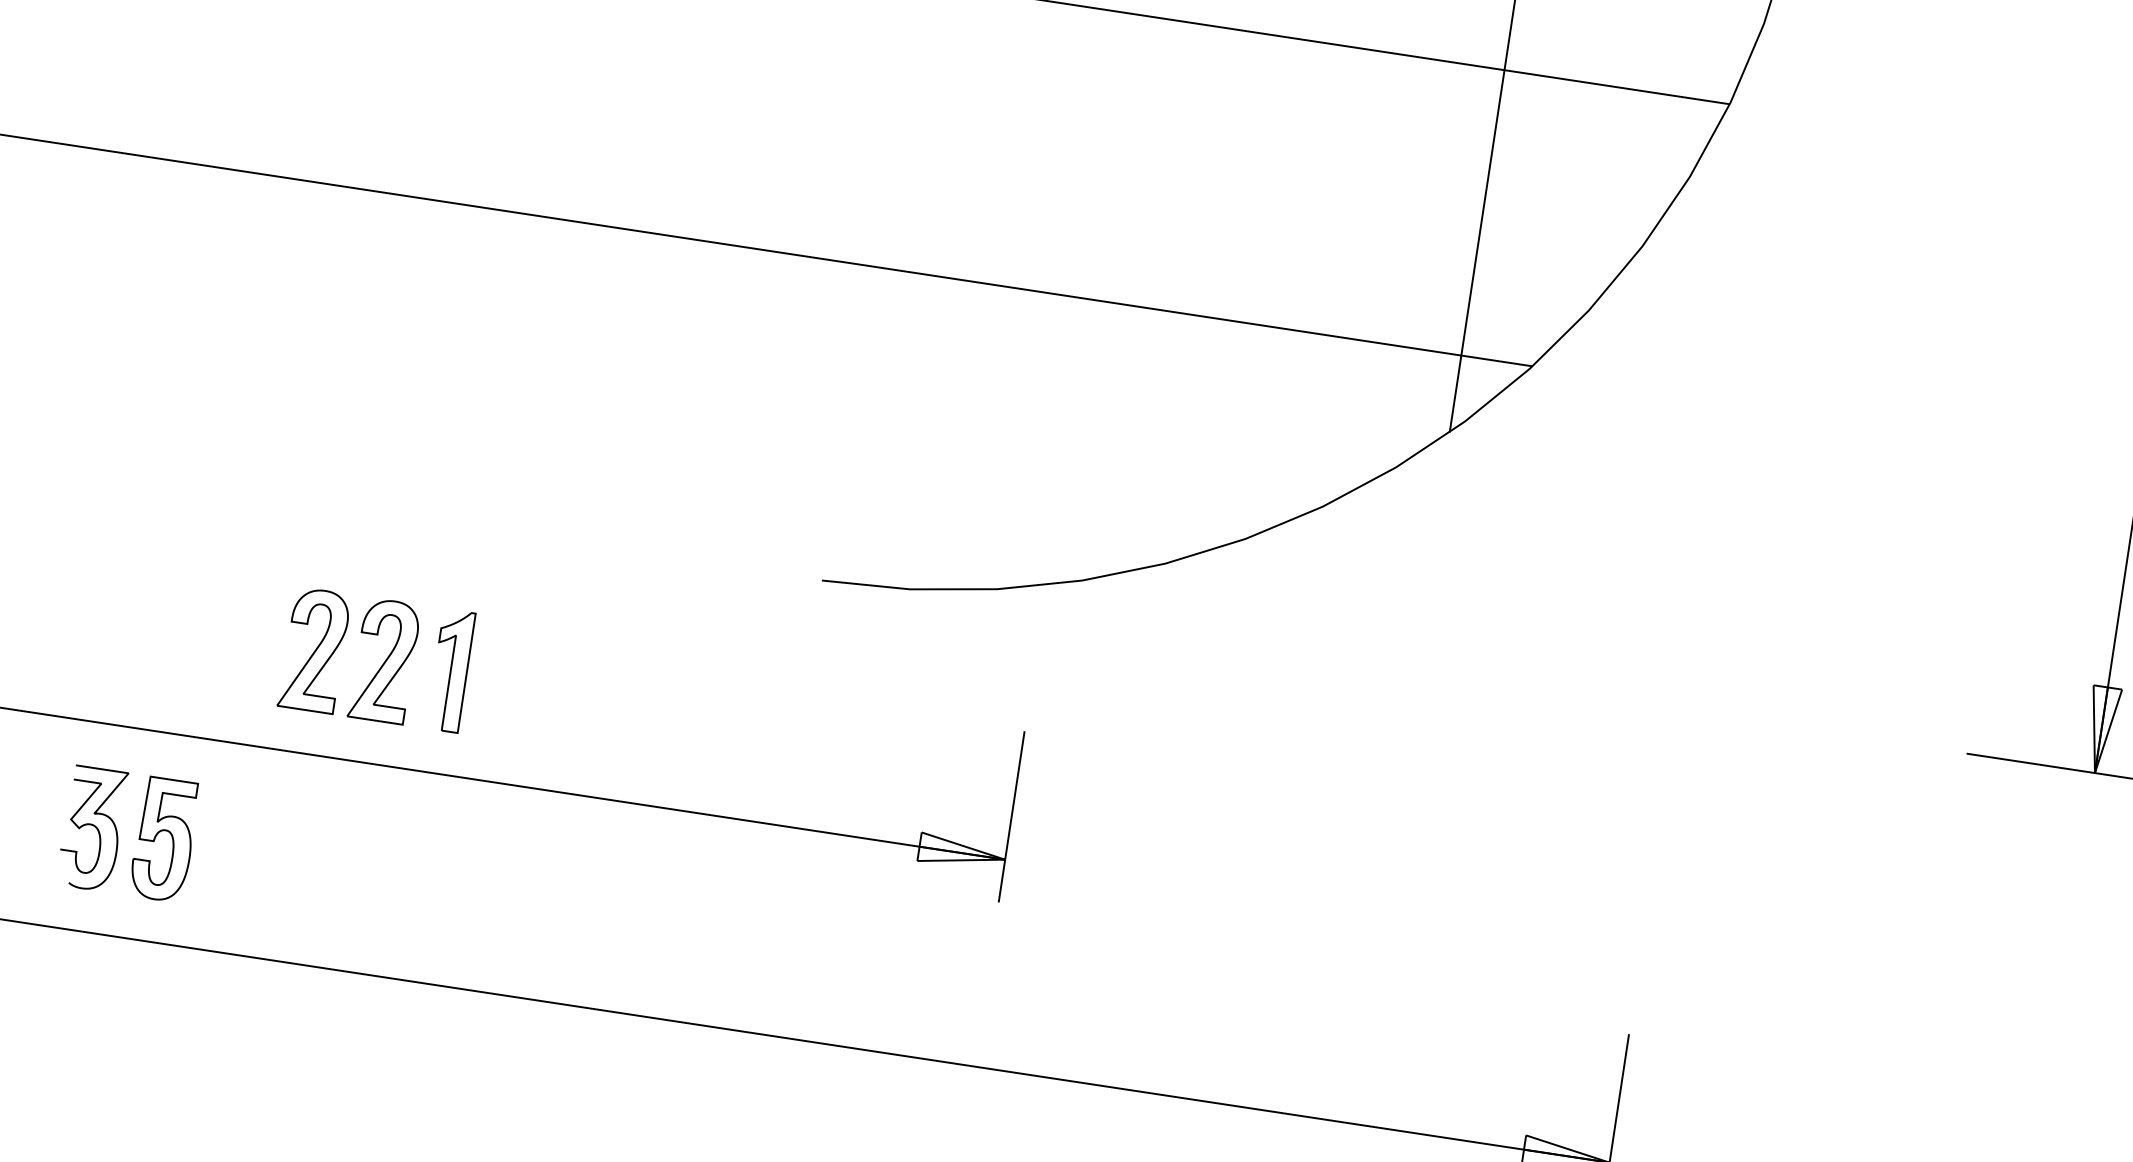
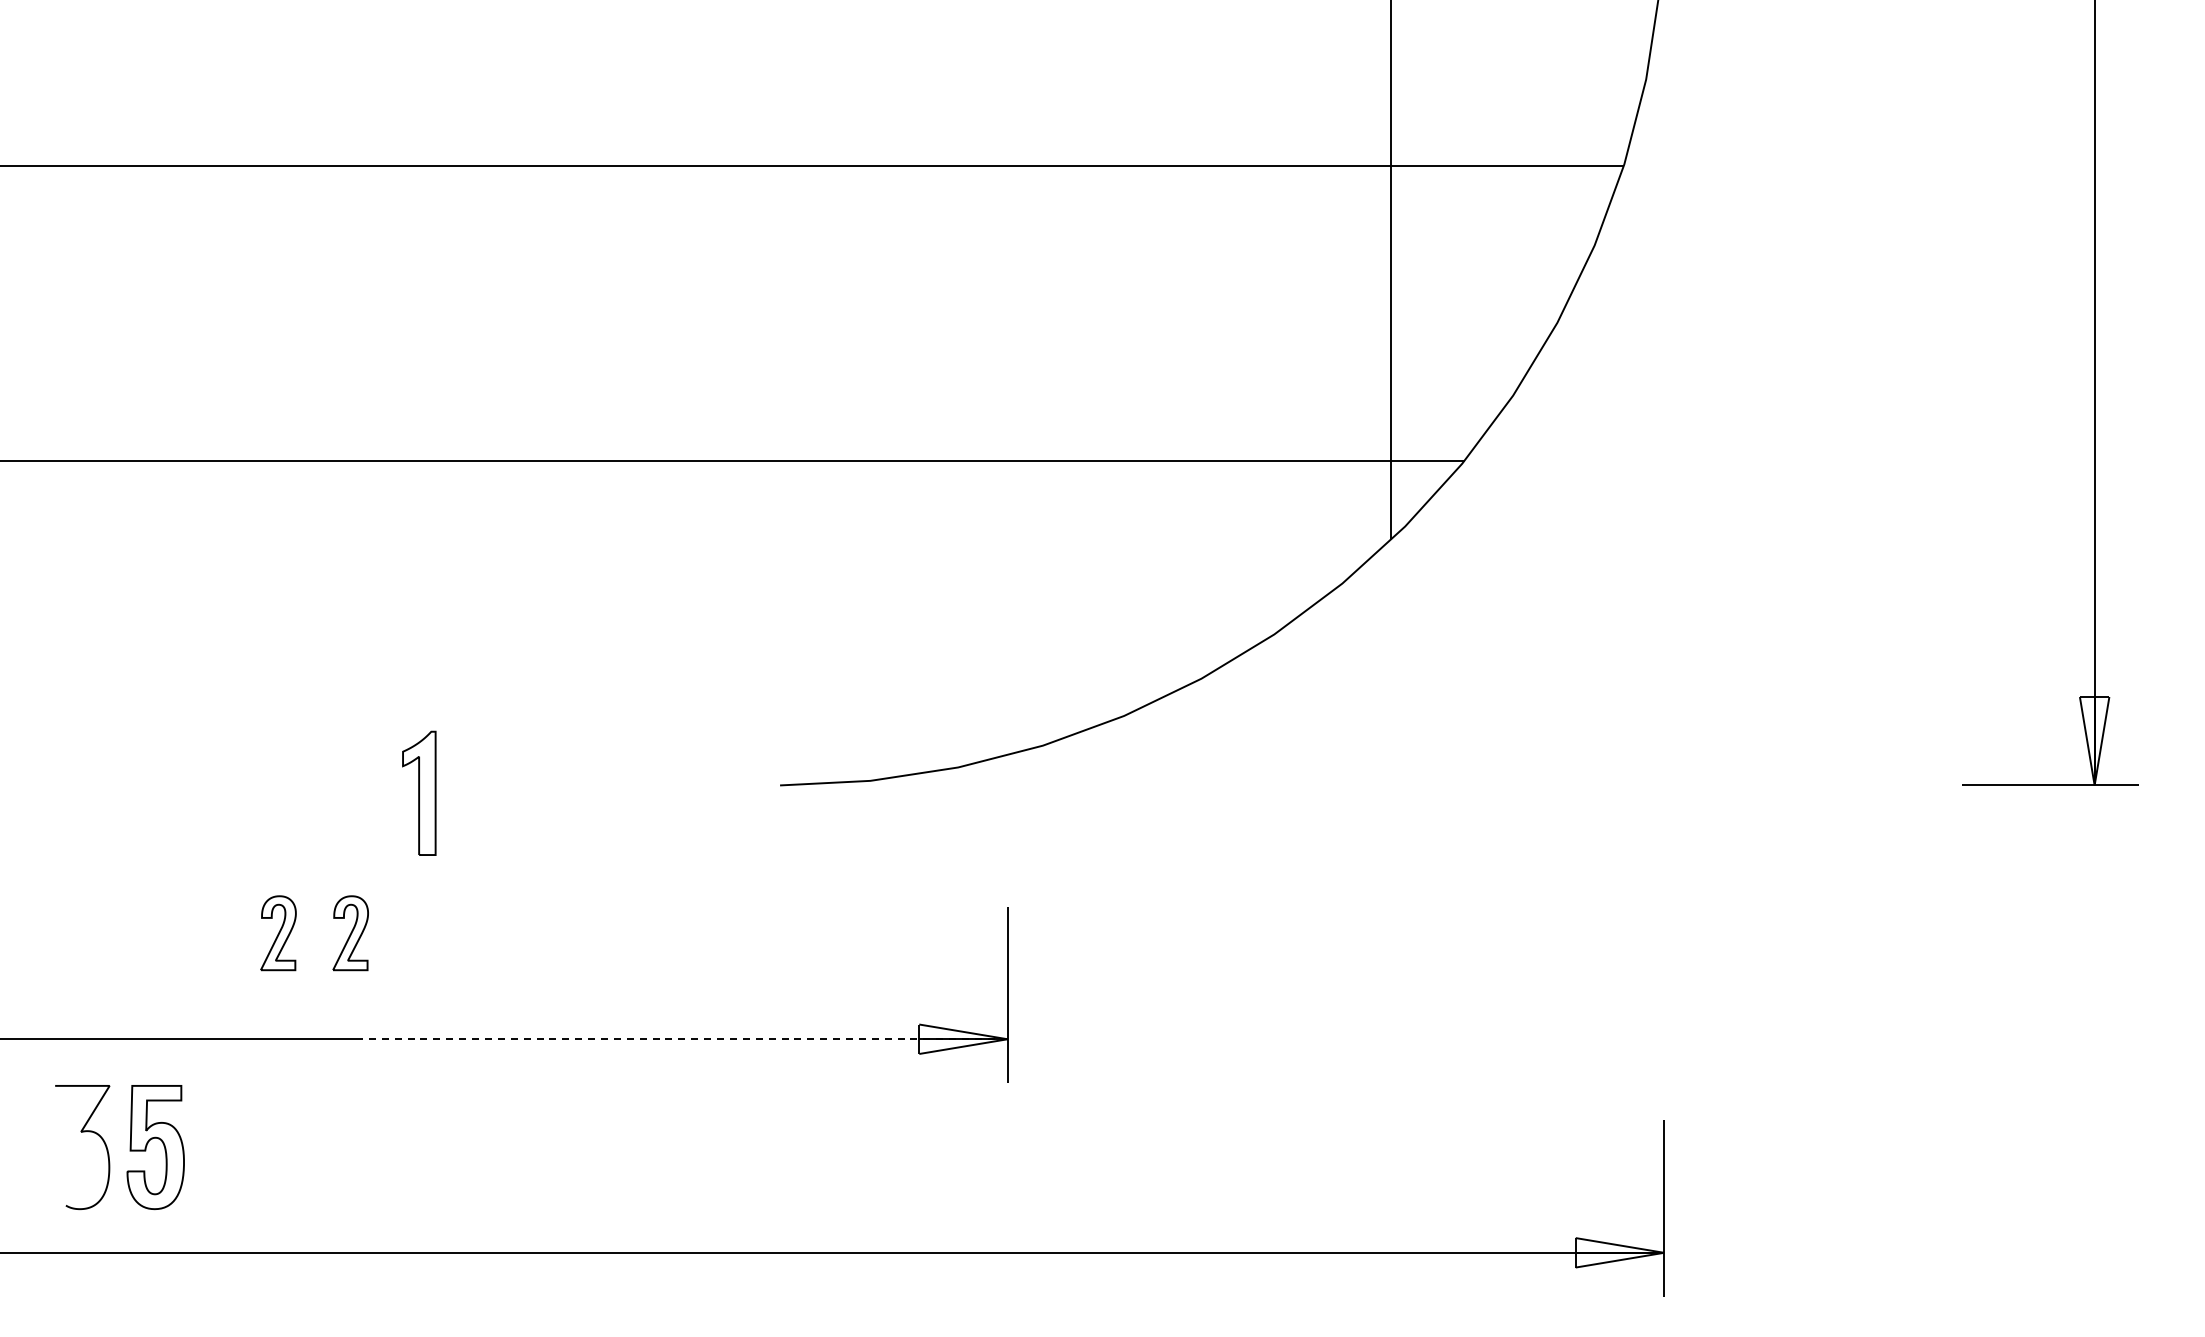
part: (314, 649) -> (278, 932), size x0.6
part: (384, 660) -> (350, 932), size x0.6
part: (451, 670) -> (419, 792), moved
line: (689, 812) -> (681, 1039), solid -> dashed
curve: (83, 826) -> (72, 1146), removed

